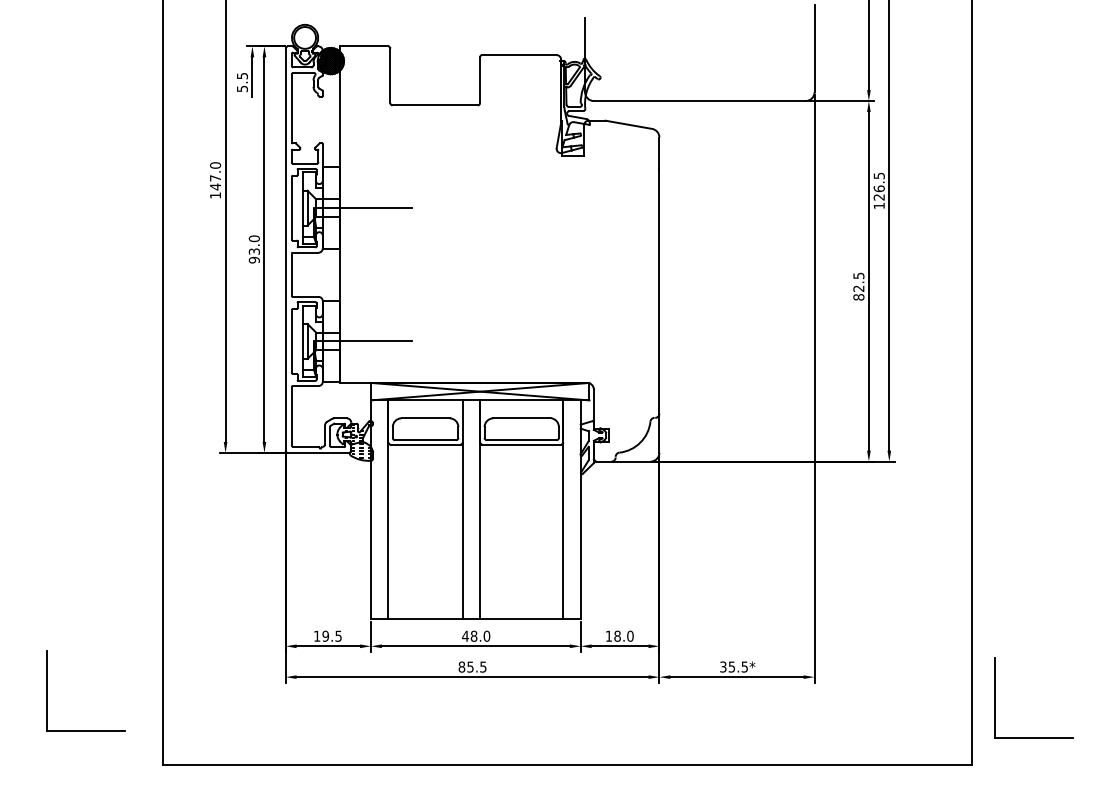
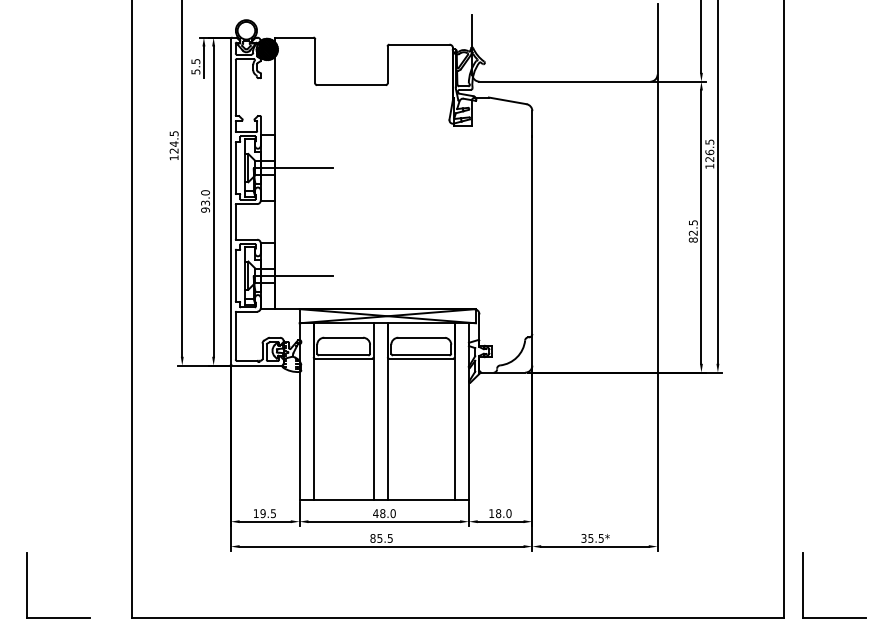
text: (215, 176) -> (174, 142), 147.0 -> 124.5
part: (47, 690) -> (27, 584), moved
part: (995, 697) -> (803, 584), moved

